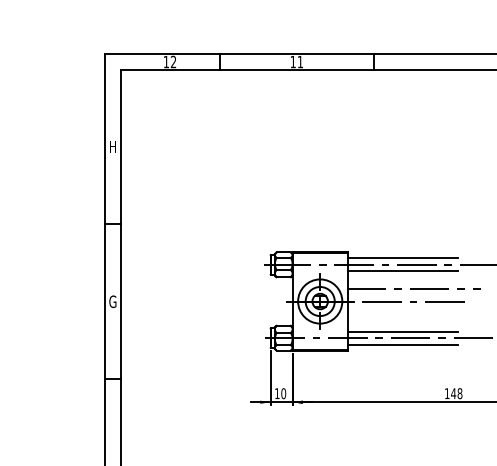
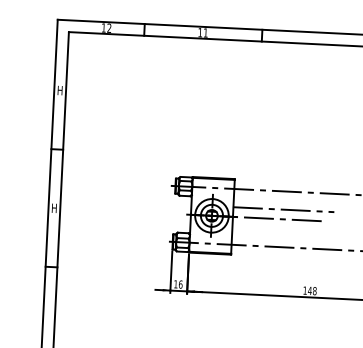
line: (402, 258) -> (276, 186), removed
line: (402, 271) -> (275, 196), removed
text: (112, 301) -> (53, 208), G -> H
line: (402, 331) -> (273, 241), removed
line: (402, 344) -> (272, 251), removed
text: (283, 393) -> (180, 284), 10 -> 16

